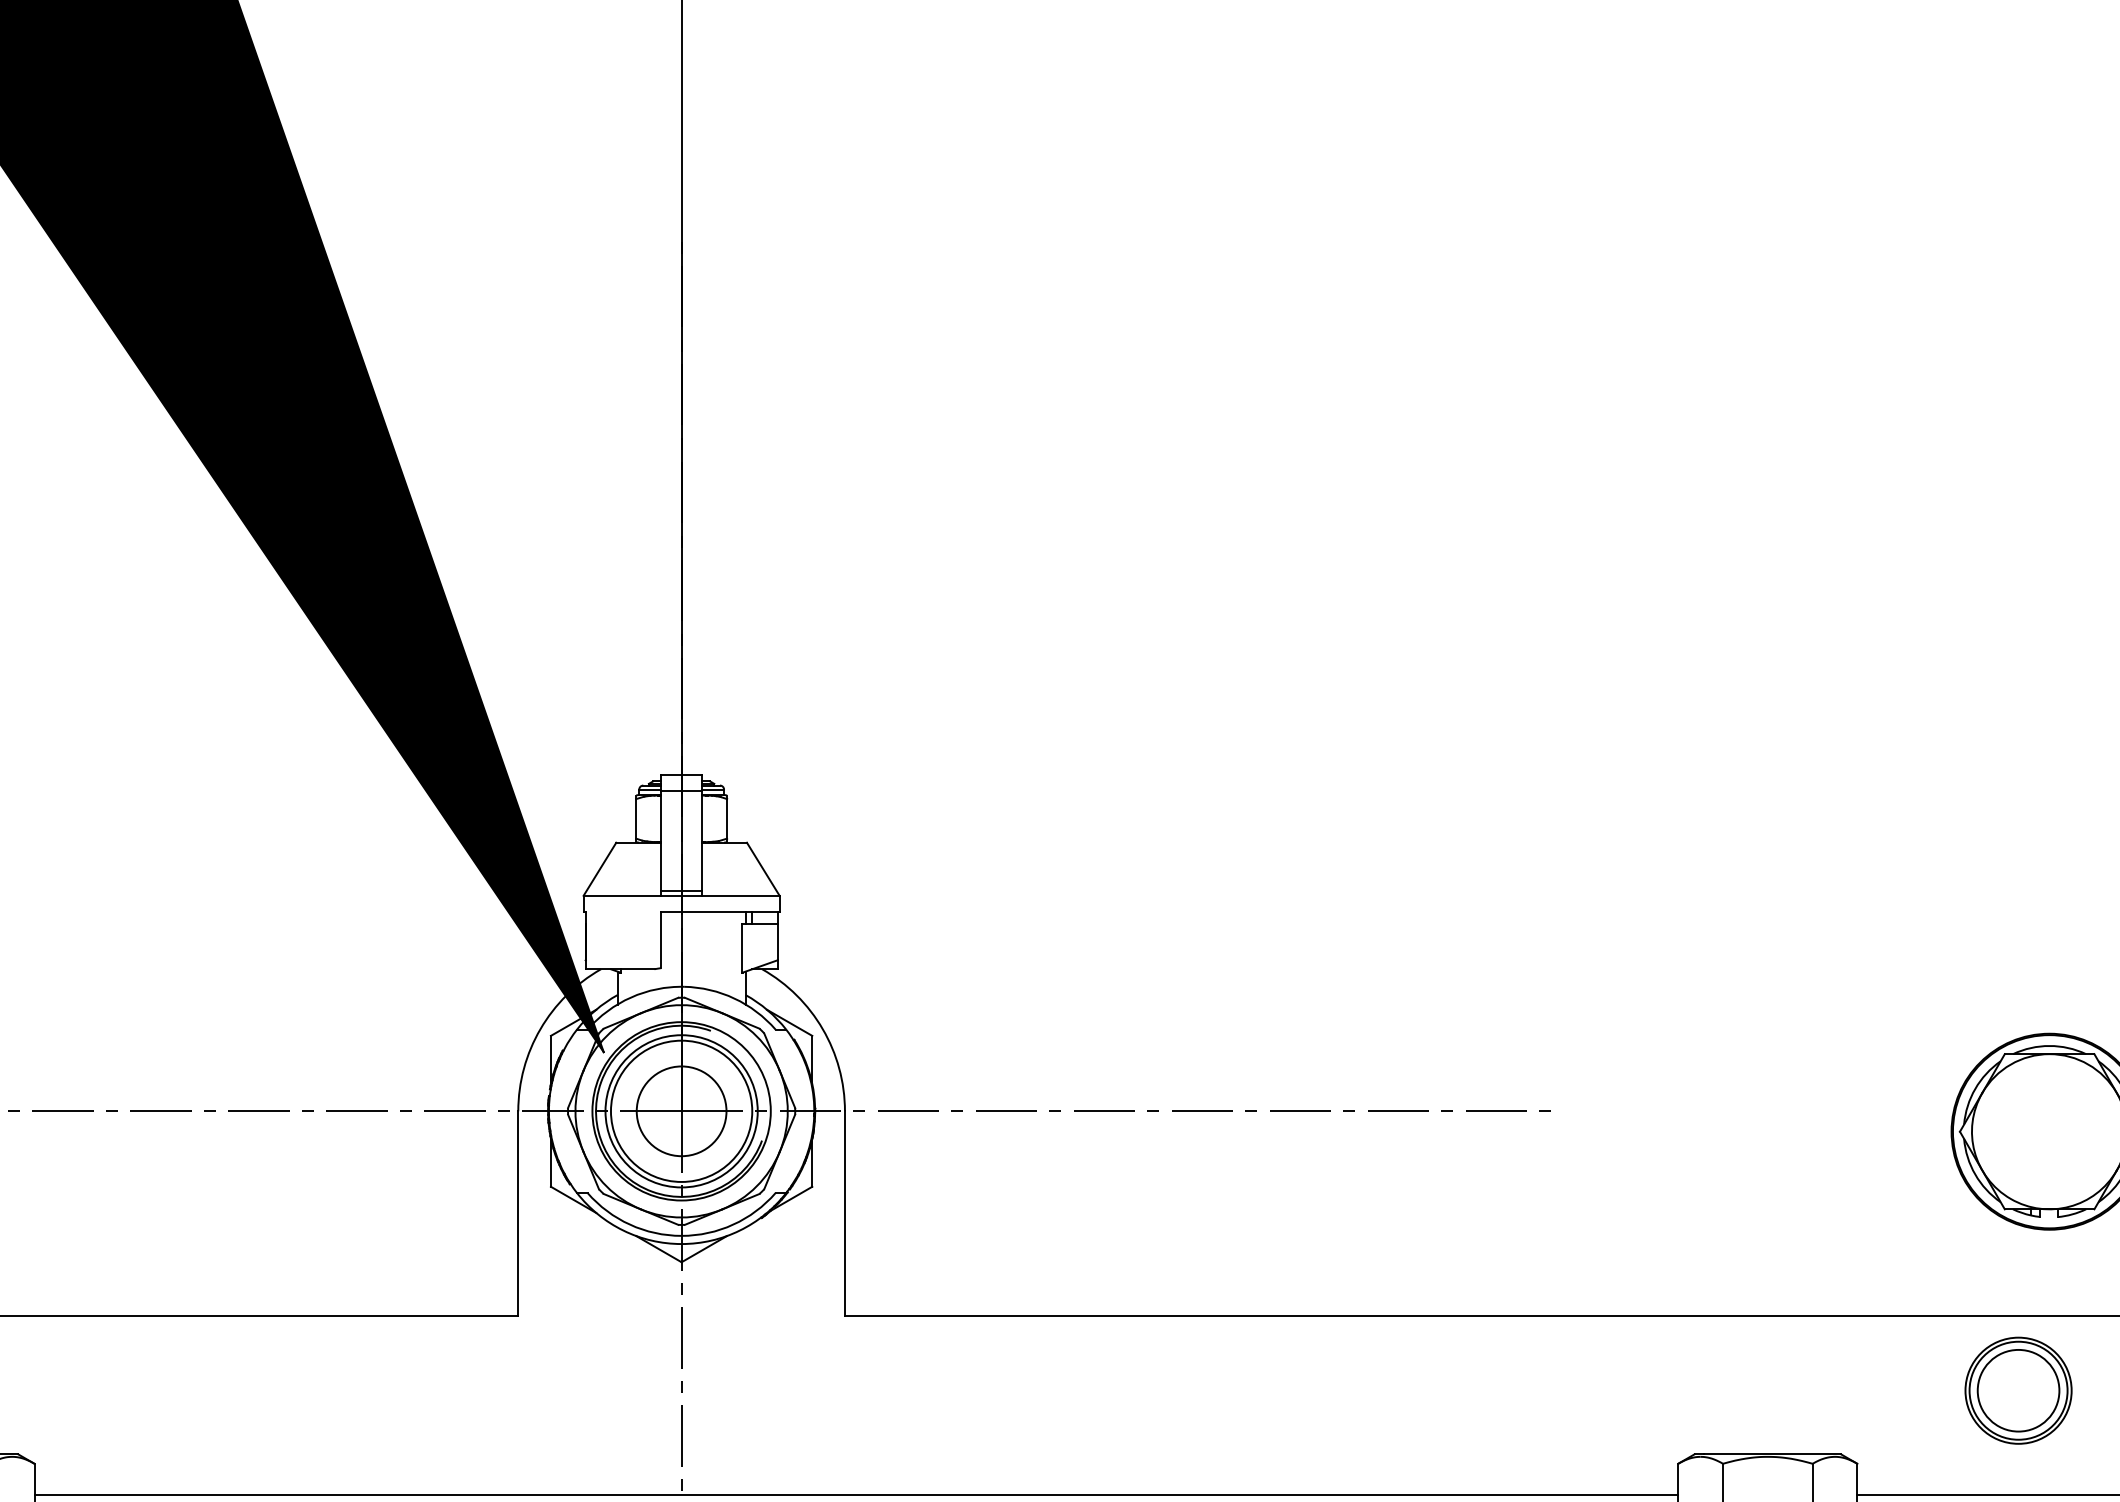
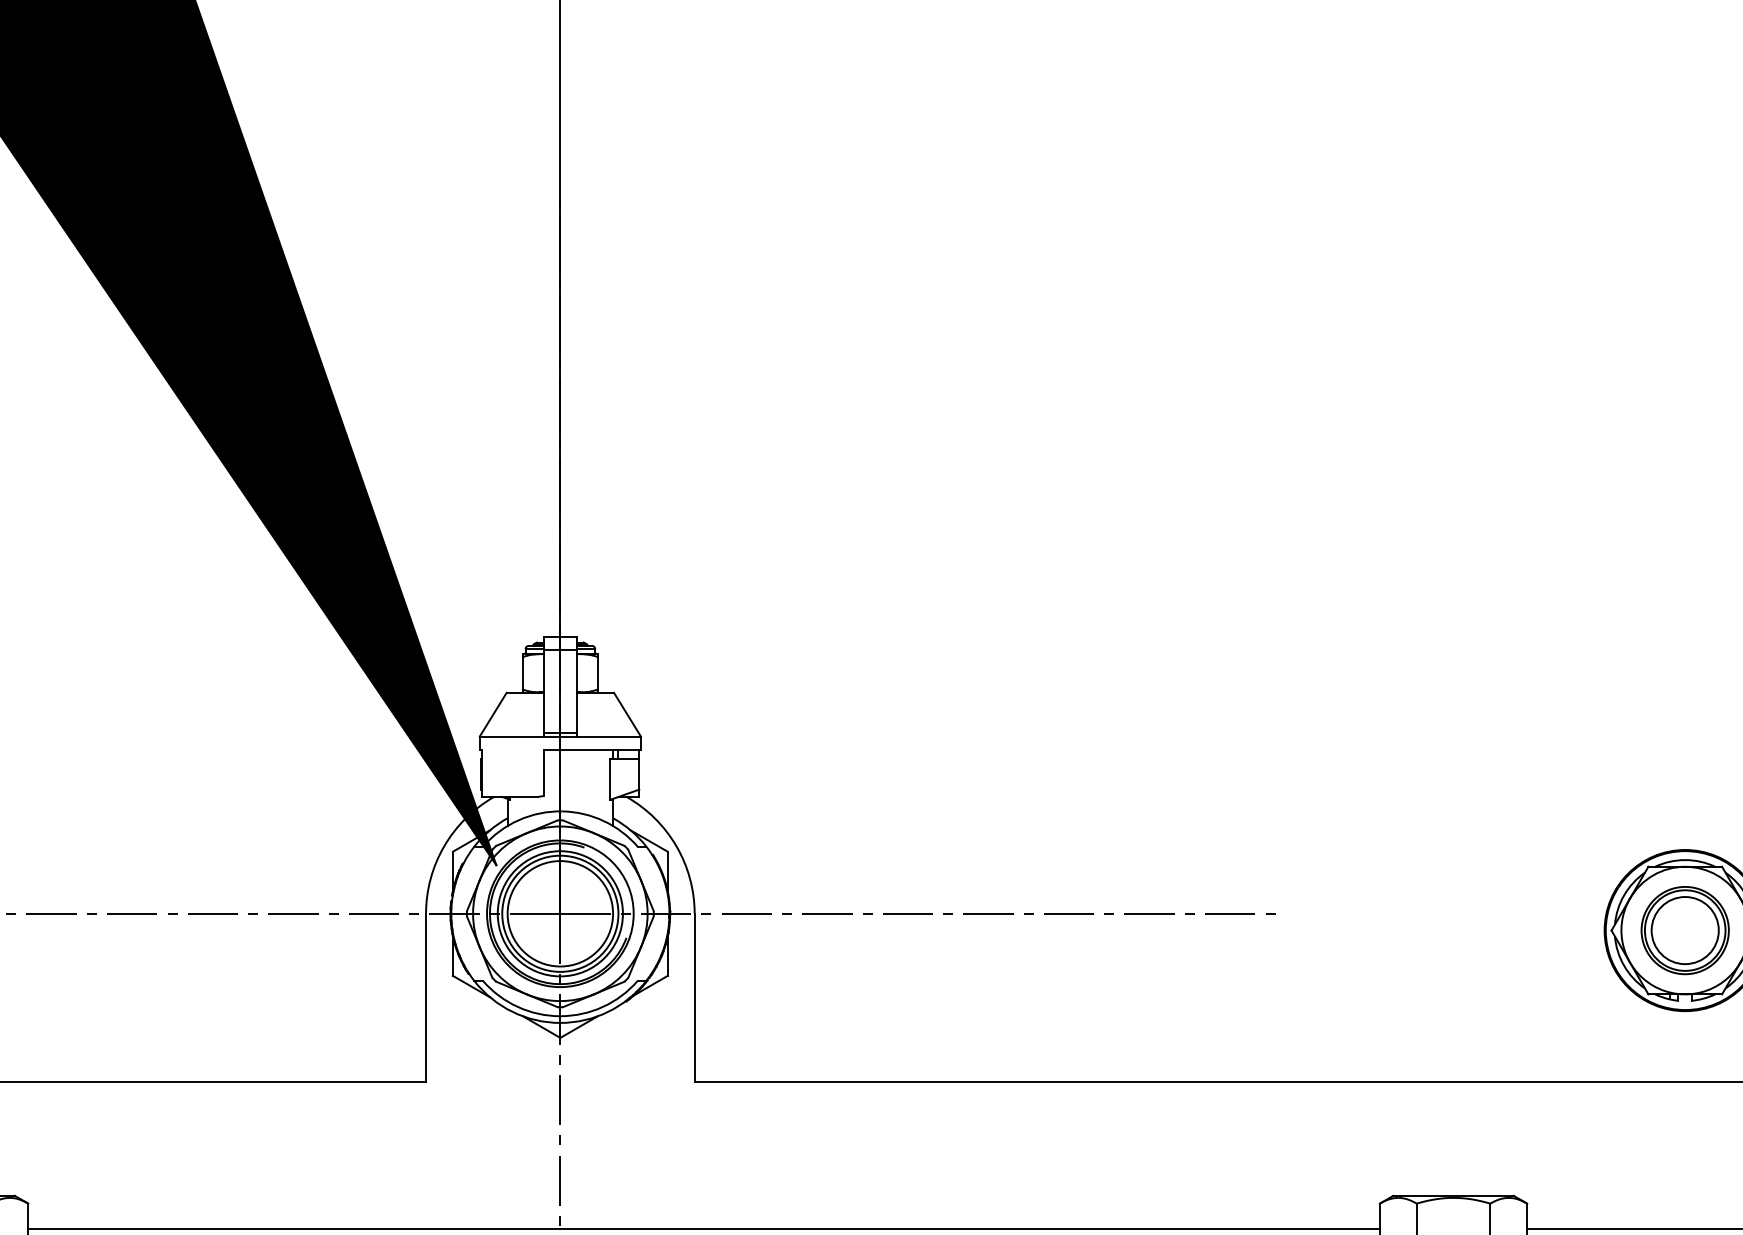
circle: (681, 1111) -> (560, 913), size x1.43
part: (2018, 1390) -> (1685, 930), moved

